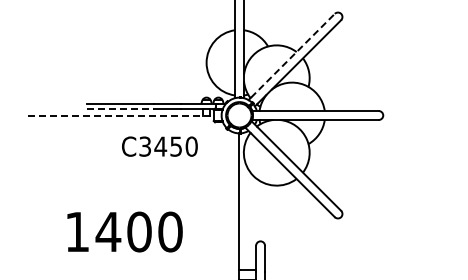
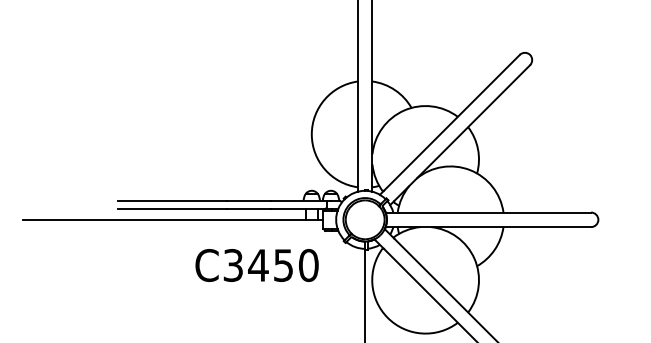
line: (293, 55) -> (452, 122), dashed -> solid
line: (120, 108) -> (172, 208), dashed -> solid
line: (121, 115) -> (173, 219), dashed -> solid
text: (159, 146) -> (256, 265), moved

